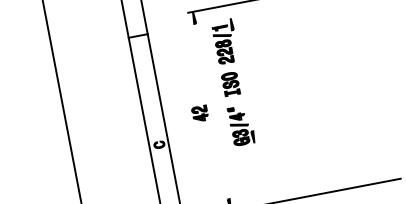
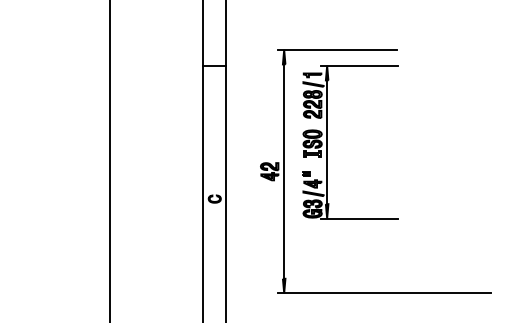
line: (257, 12) -> (359, 65), added
line: (242, 80) -> (327, 142), added
line: (212, 111) -> (284, 171), added
line: (280, 138) -> (359, 218), added

